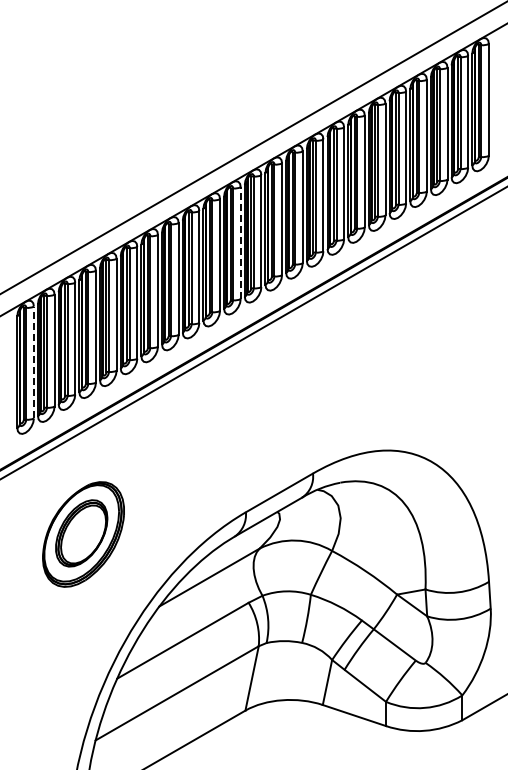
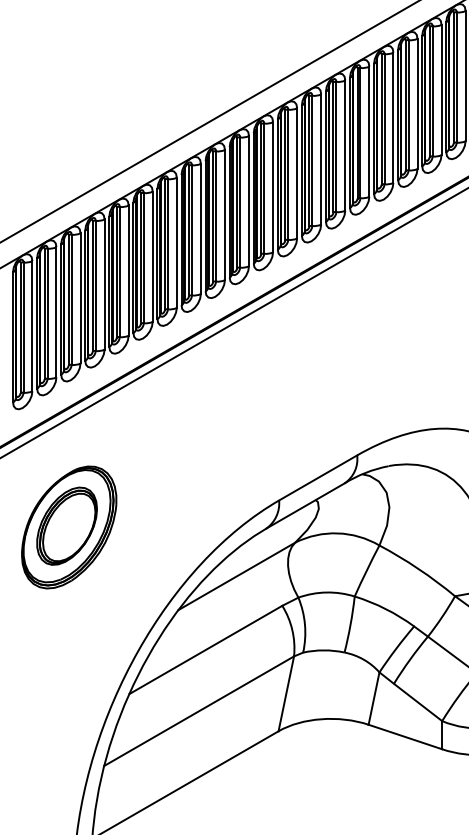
line: (240, 243) -> (272, 187), dashed -> solid
line: (33, 362) -> (31, 326), dashed -> solid
part: (83, 534) -> (69, 527), moved

